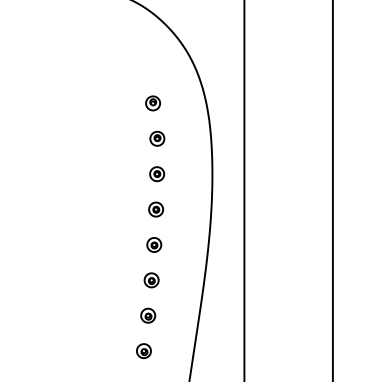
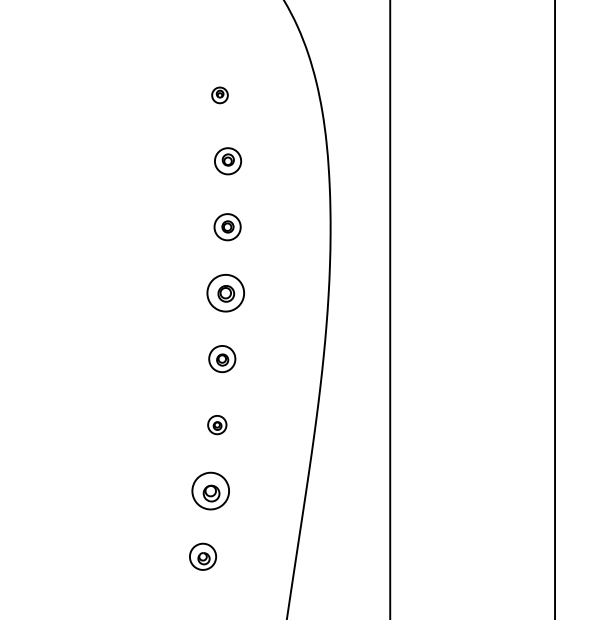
part: (152, 103) -> (218, 95), size x0.6
part: (155, 209) -> (224, 292), size x1.4
part: (151, 280) -> (217, 425), size x0.7
part: (148, 315) -> (211, 490), size x1.4

